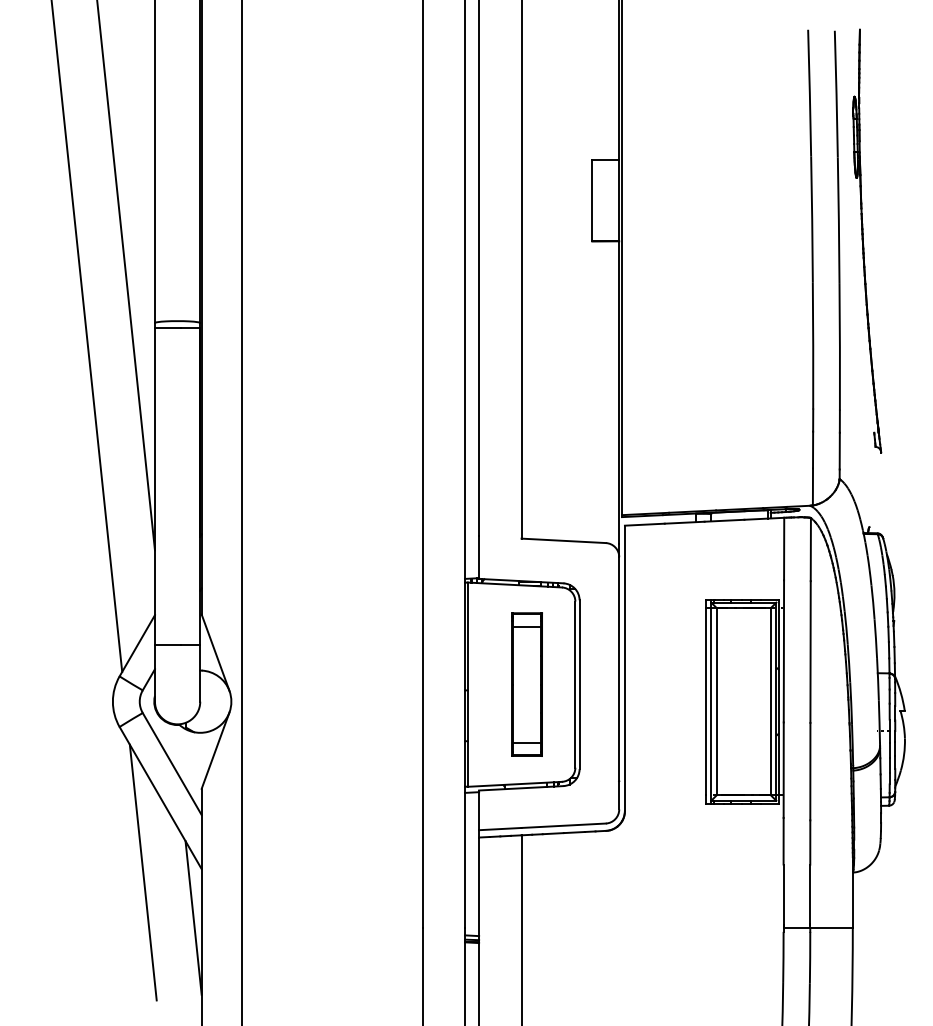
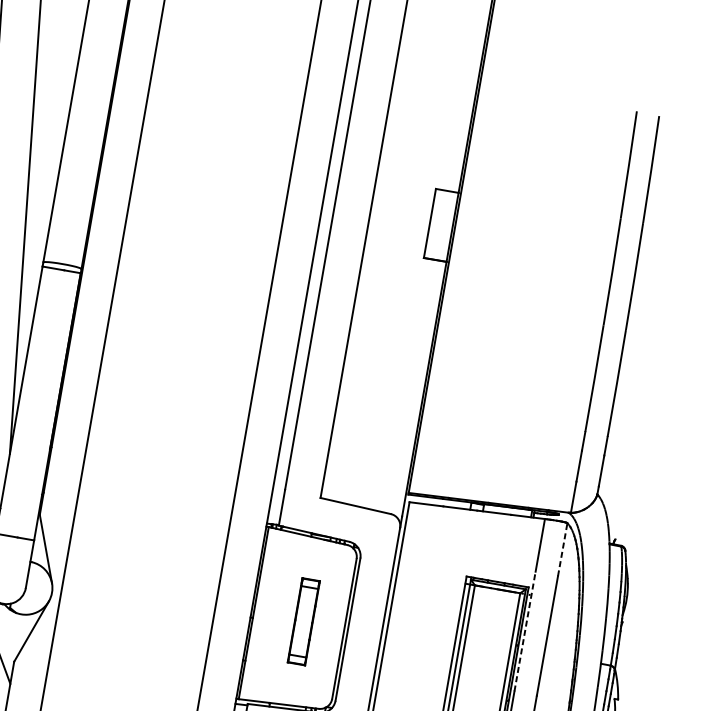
part: (867, 240) -> (655, 297), removed
line: (810, 549) -> (562, 549), solid -> dashed
line: (783, 650) -> (524, 630), solid -> dashed
part: (526, 684) -> (303, 621), size x0.7

